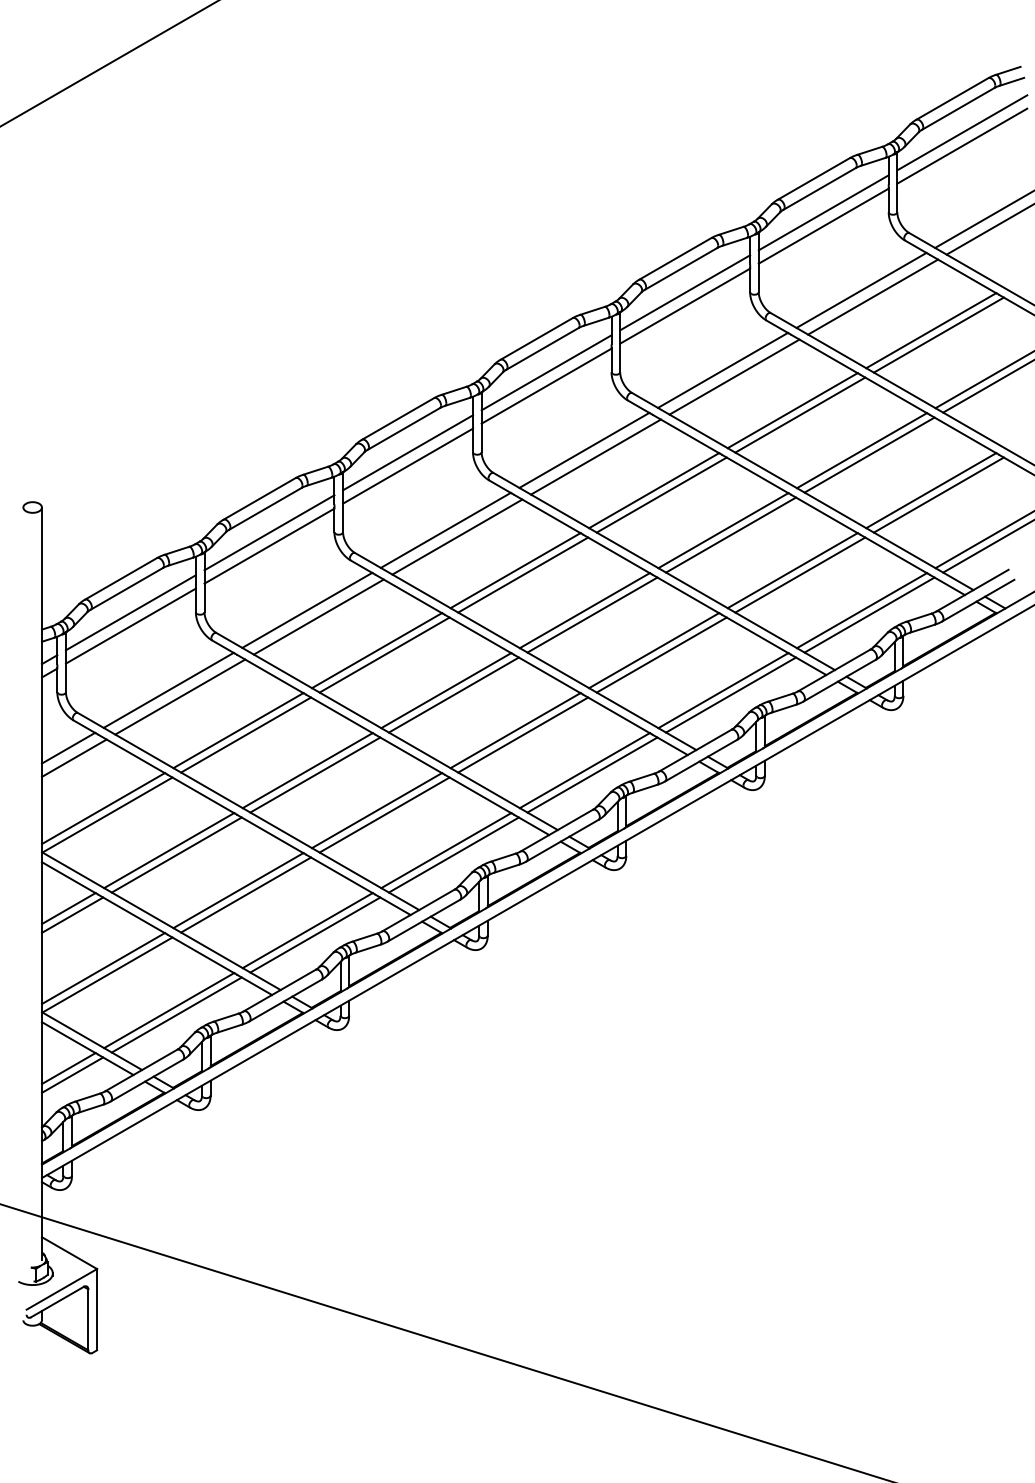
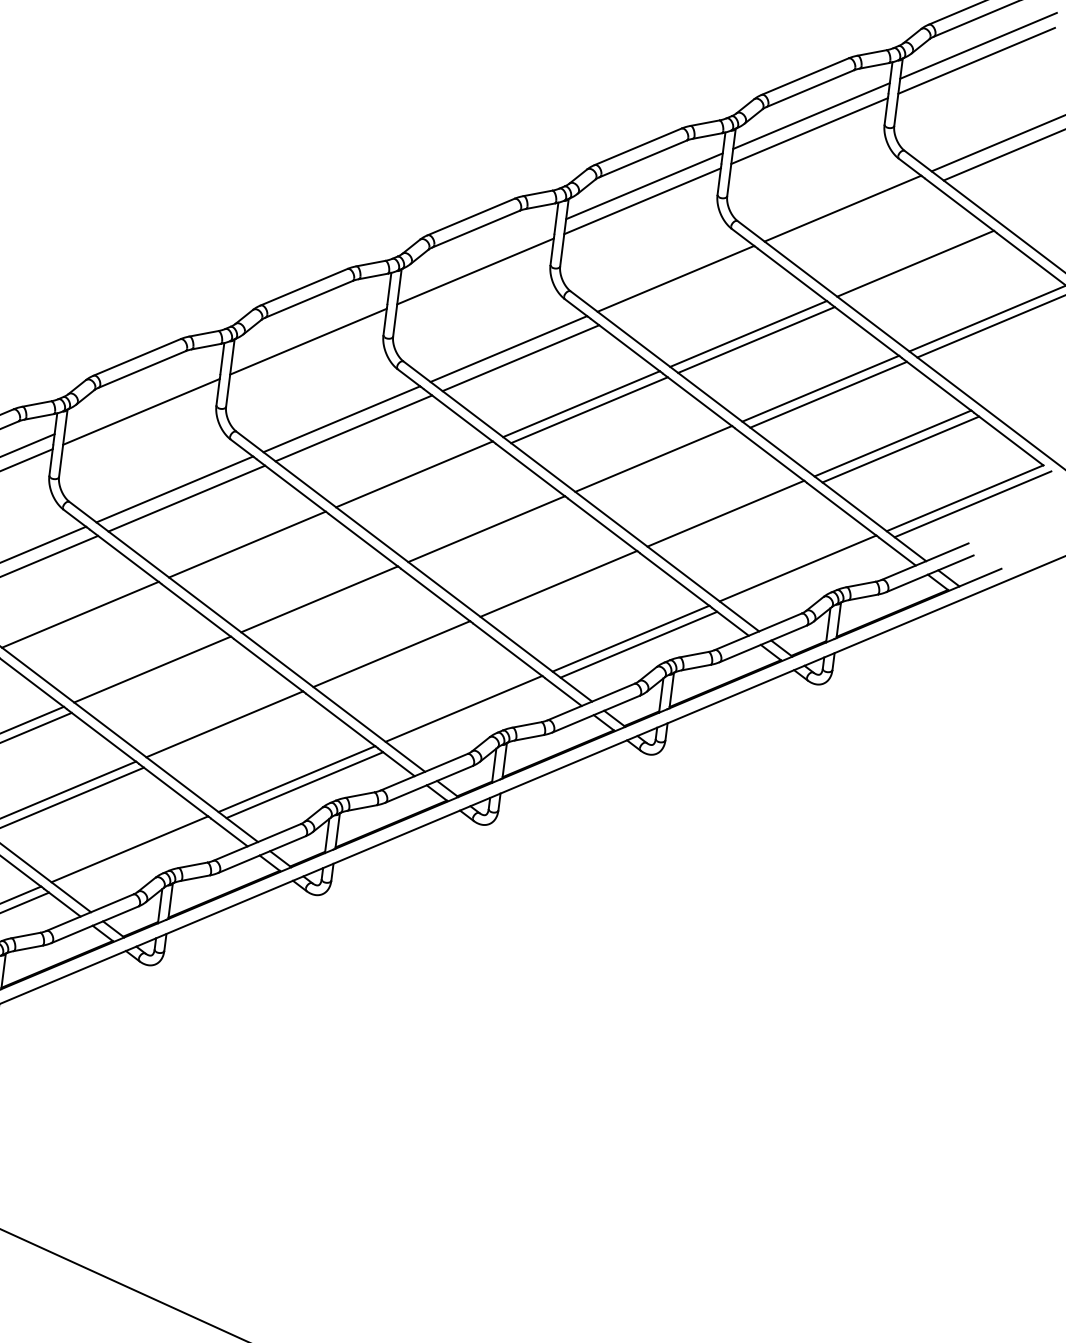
line: (873, 296) -> (855, 217), removed
line: (938, 334) -> (923, 269), removed
line: (546, 372) -> (477, 256), removed
line: (734, 376) -> (688, 287), removed
line: (408, 452) -> (310, 326), removed
line: (269, 532) -> (143, 396), removed
line: (731, 534) -> (662, 464), removed
line: (523, 574) -> (422, 479), removed
line: (800, 574) -> (734, 519), removed
line: (592, 614) -> (494, 534), removed
line: (869, 614) -> (805, 573), removed
line: (384, 654) -> (255, 549), removed
line: (661, 654) -> (566, 589), removed
line: (453, 694) -> (327, 604), removed
line: (246, 734) -> (88, 620), removed
line: (523, 734) -> (400, 659), removed
line: (315, 774) -> (160, 675), removed
line: (592, 774) -> (471, 714), removed
line: (384, 814) -> (232, 729), removed
line: (315, 934) -> (138, 854), removed

